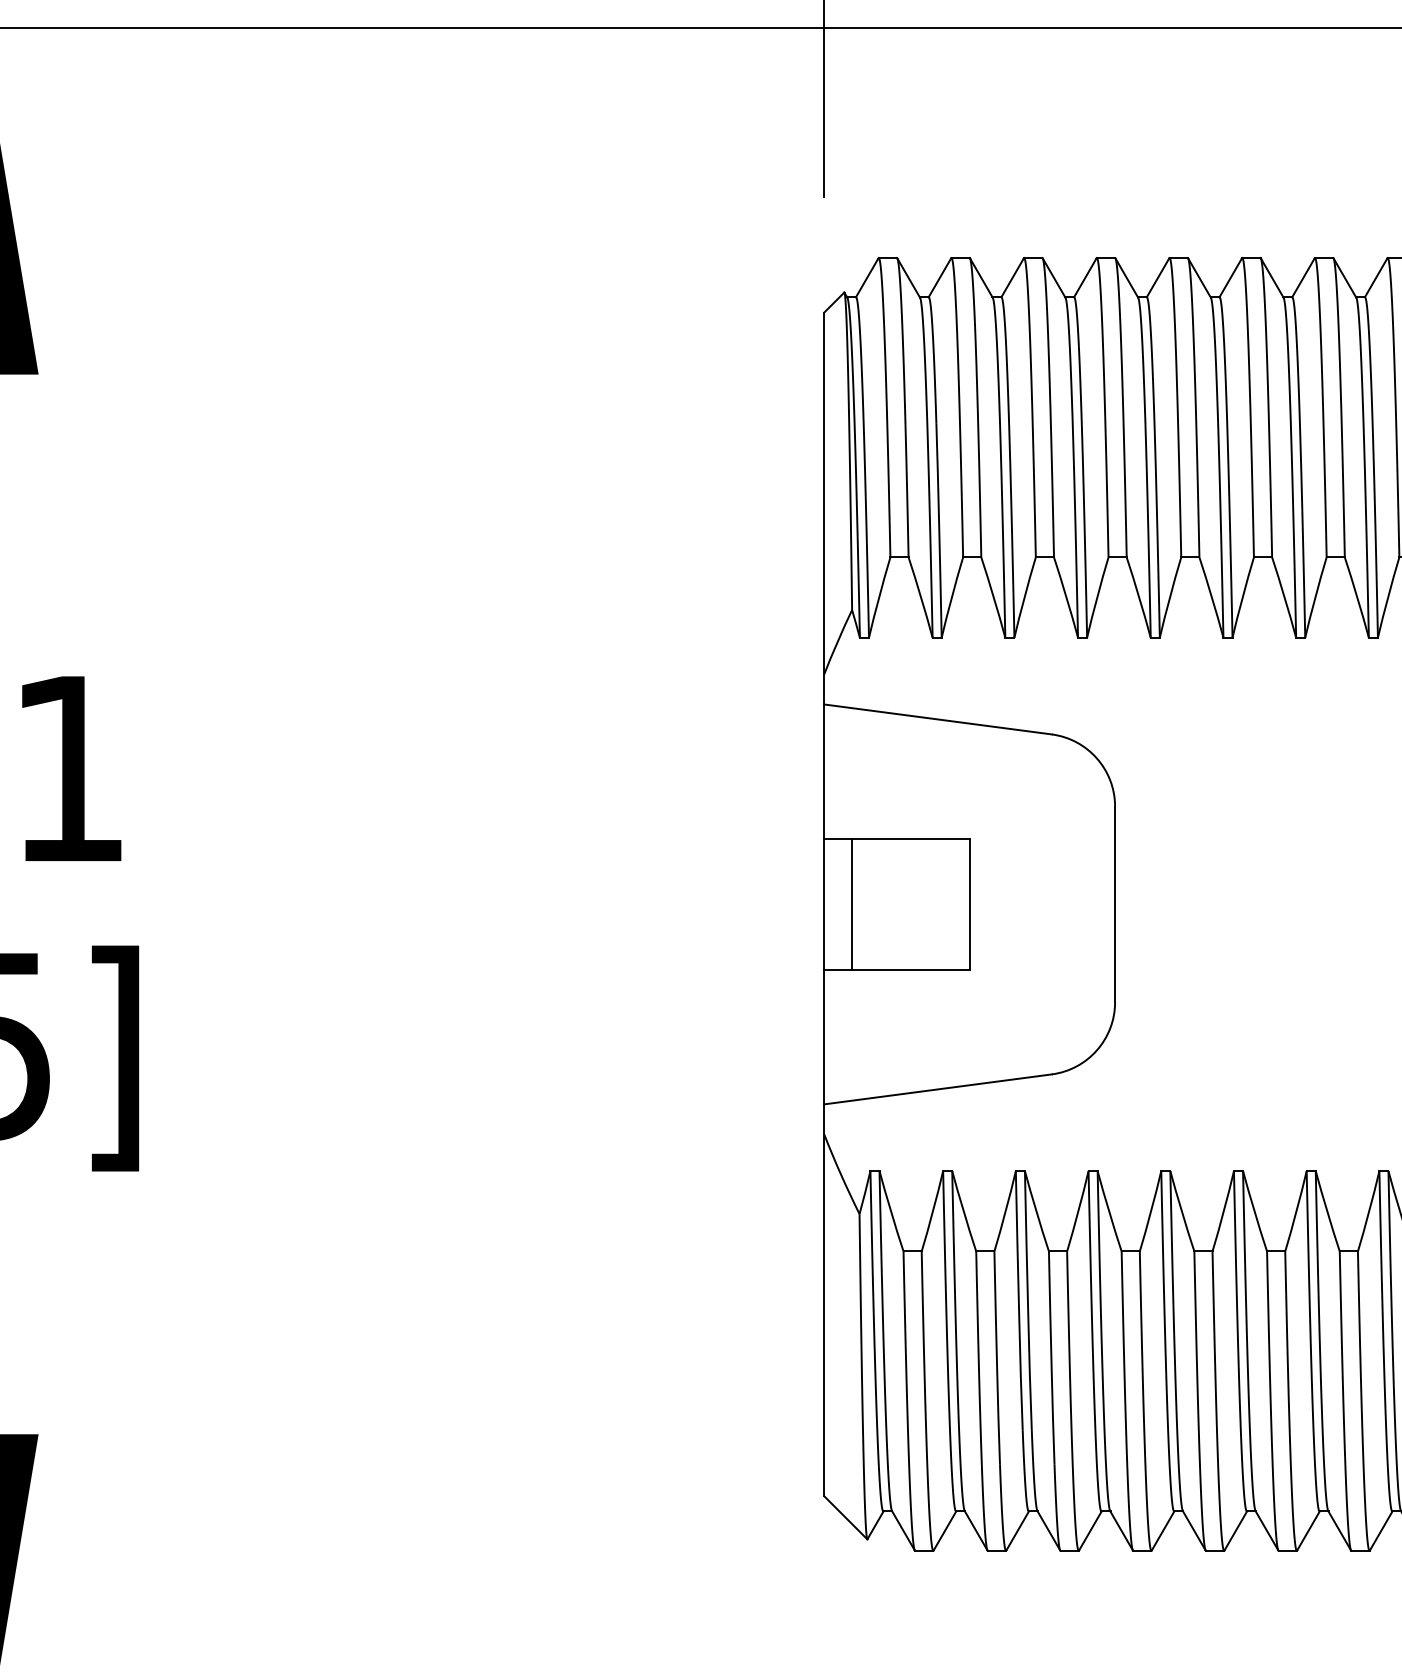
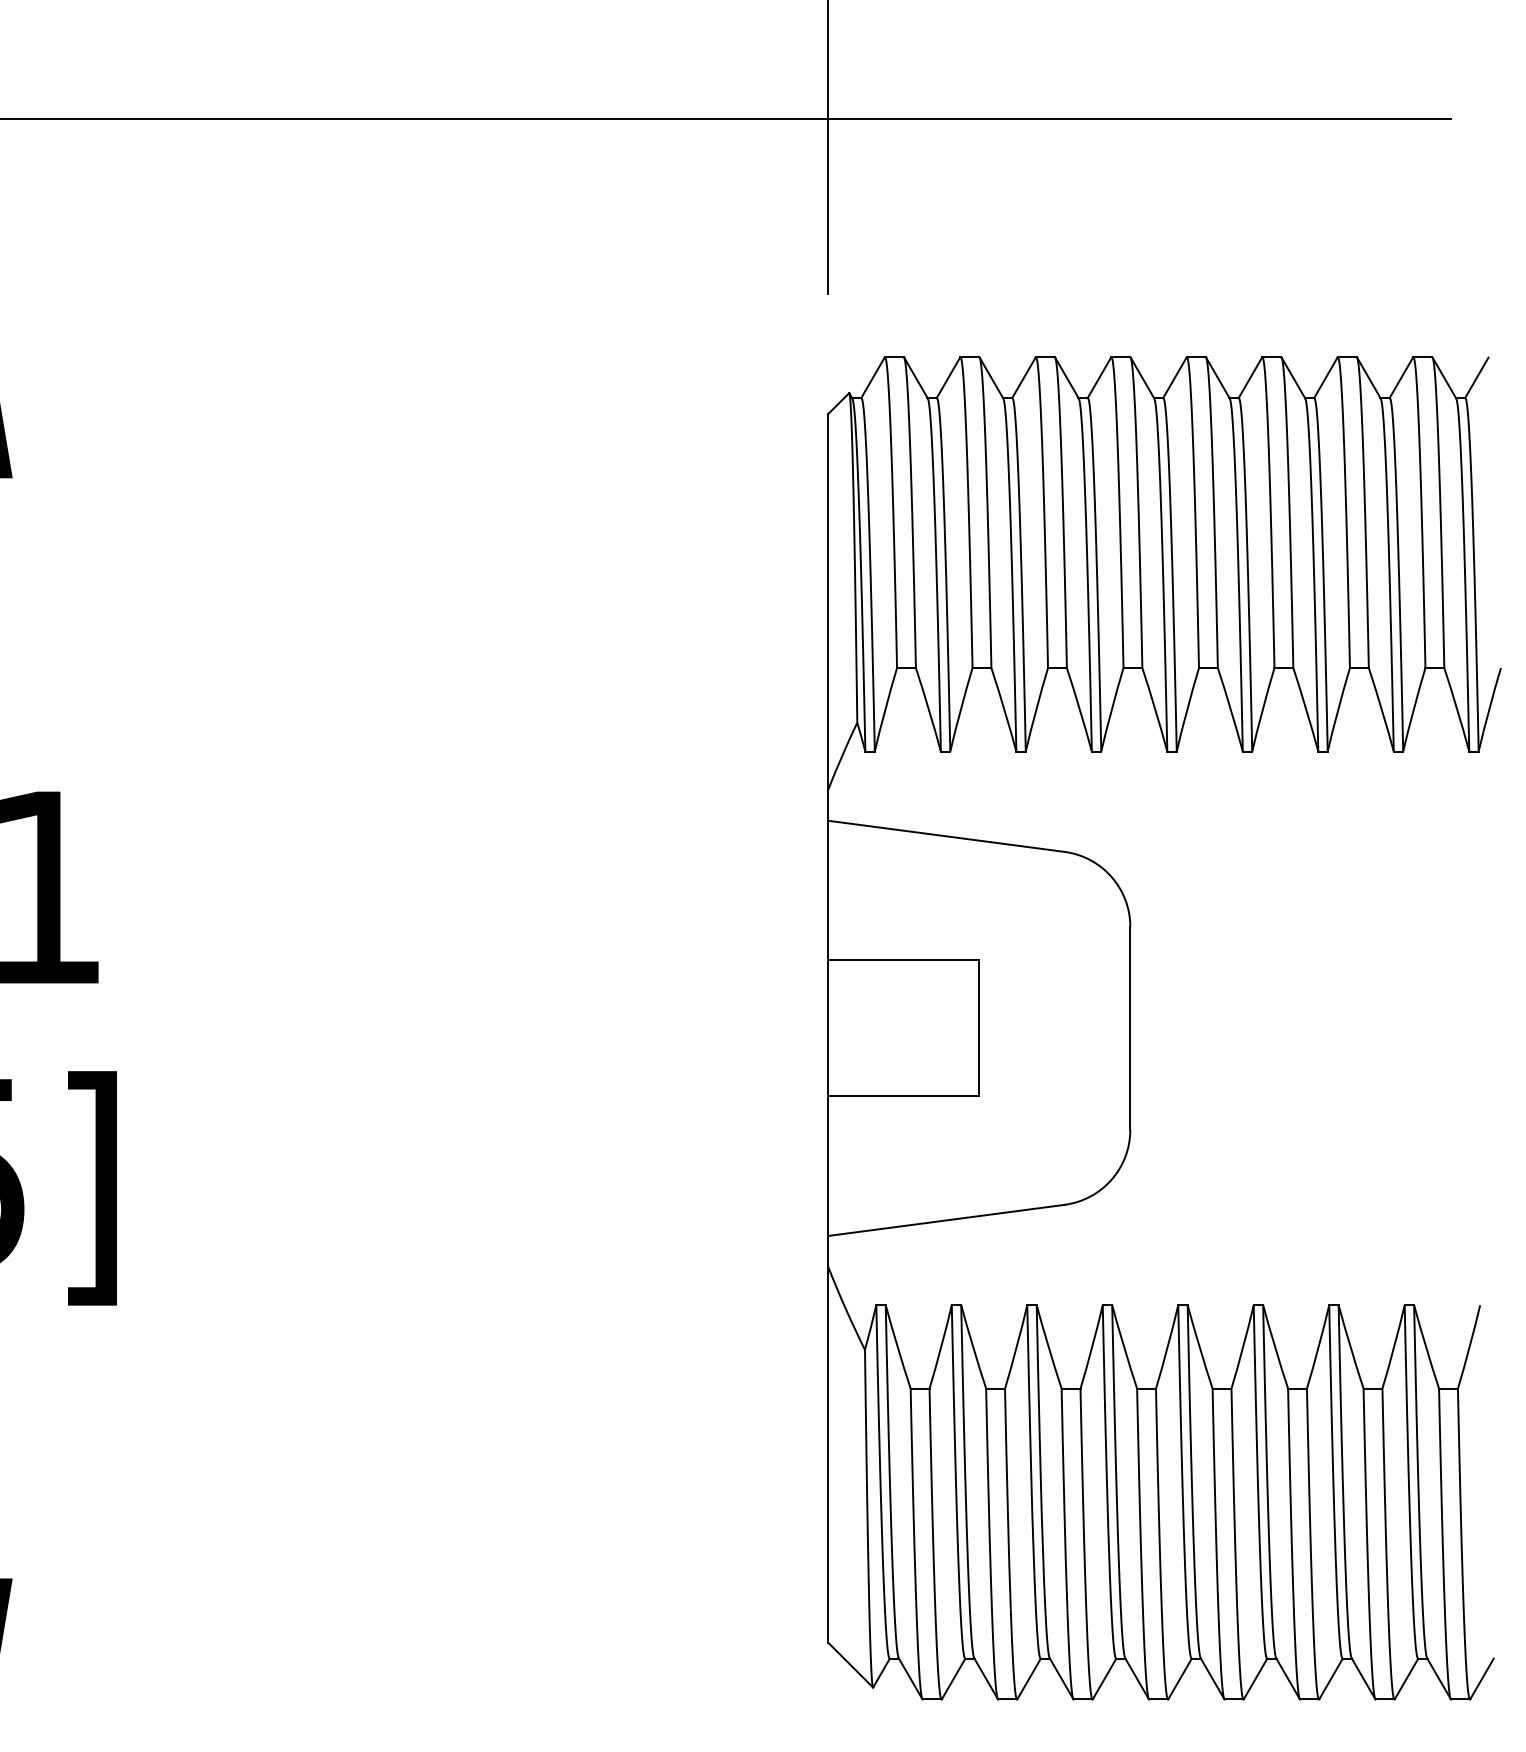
line: (852, 904) -> (857, 1028), removed

